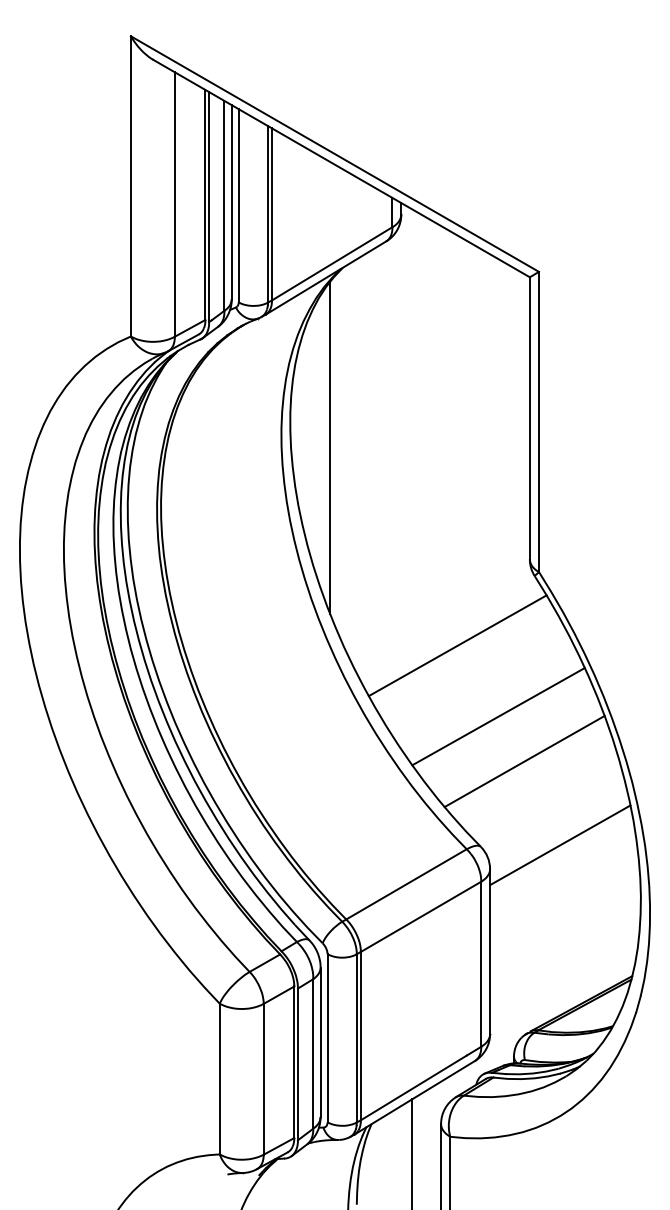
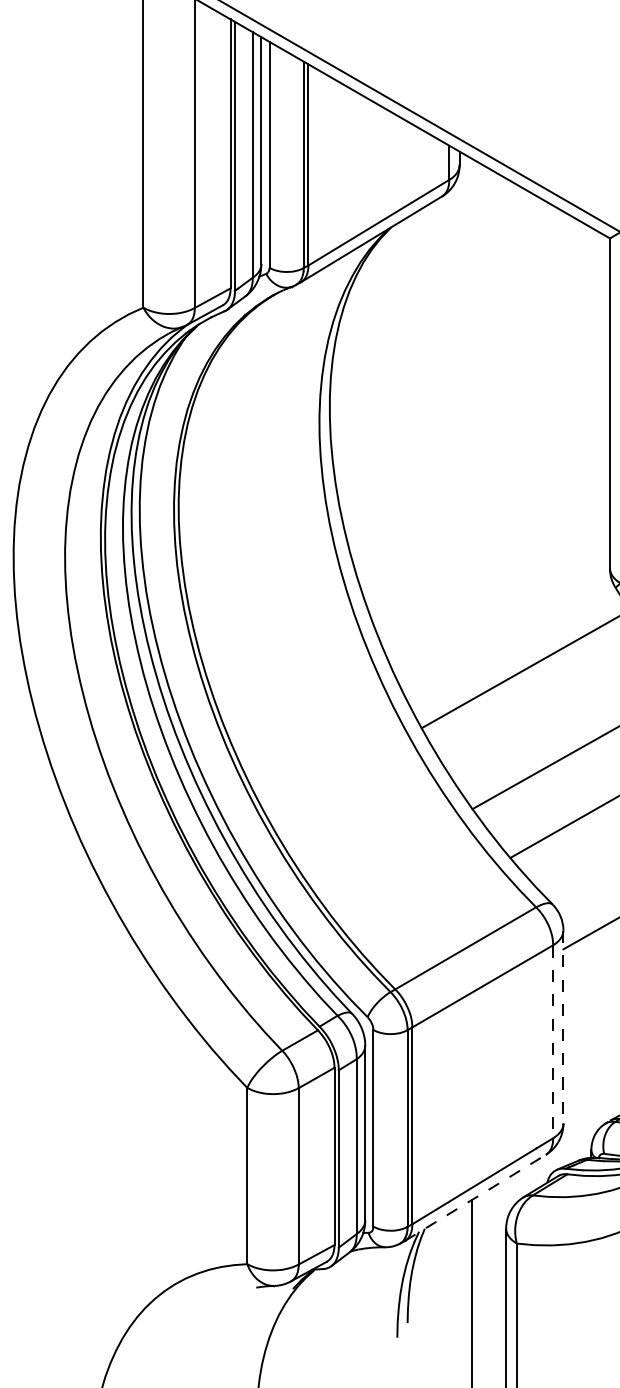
line: (330, 447) -> (376, 437), removed
line: (490, 952) -> (563, 1028), solid -> dashed
line: (481, 964) -> (553, 1042), solid -> dashed
line: (414, 1097) -> (475, 1197), solid -> dashed

